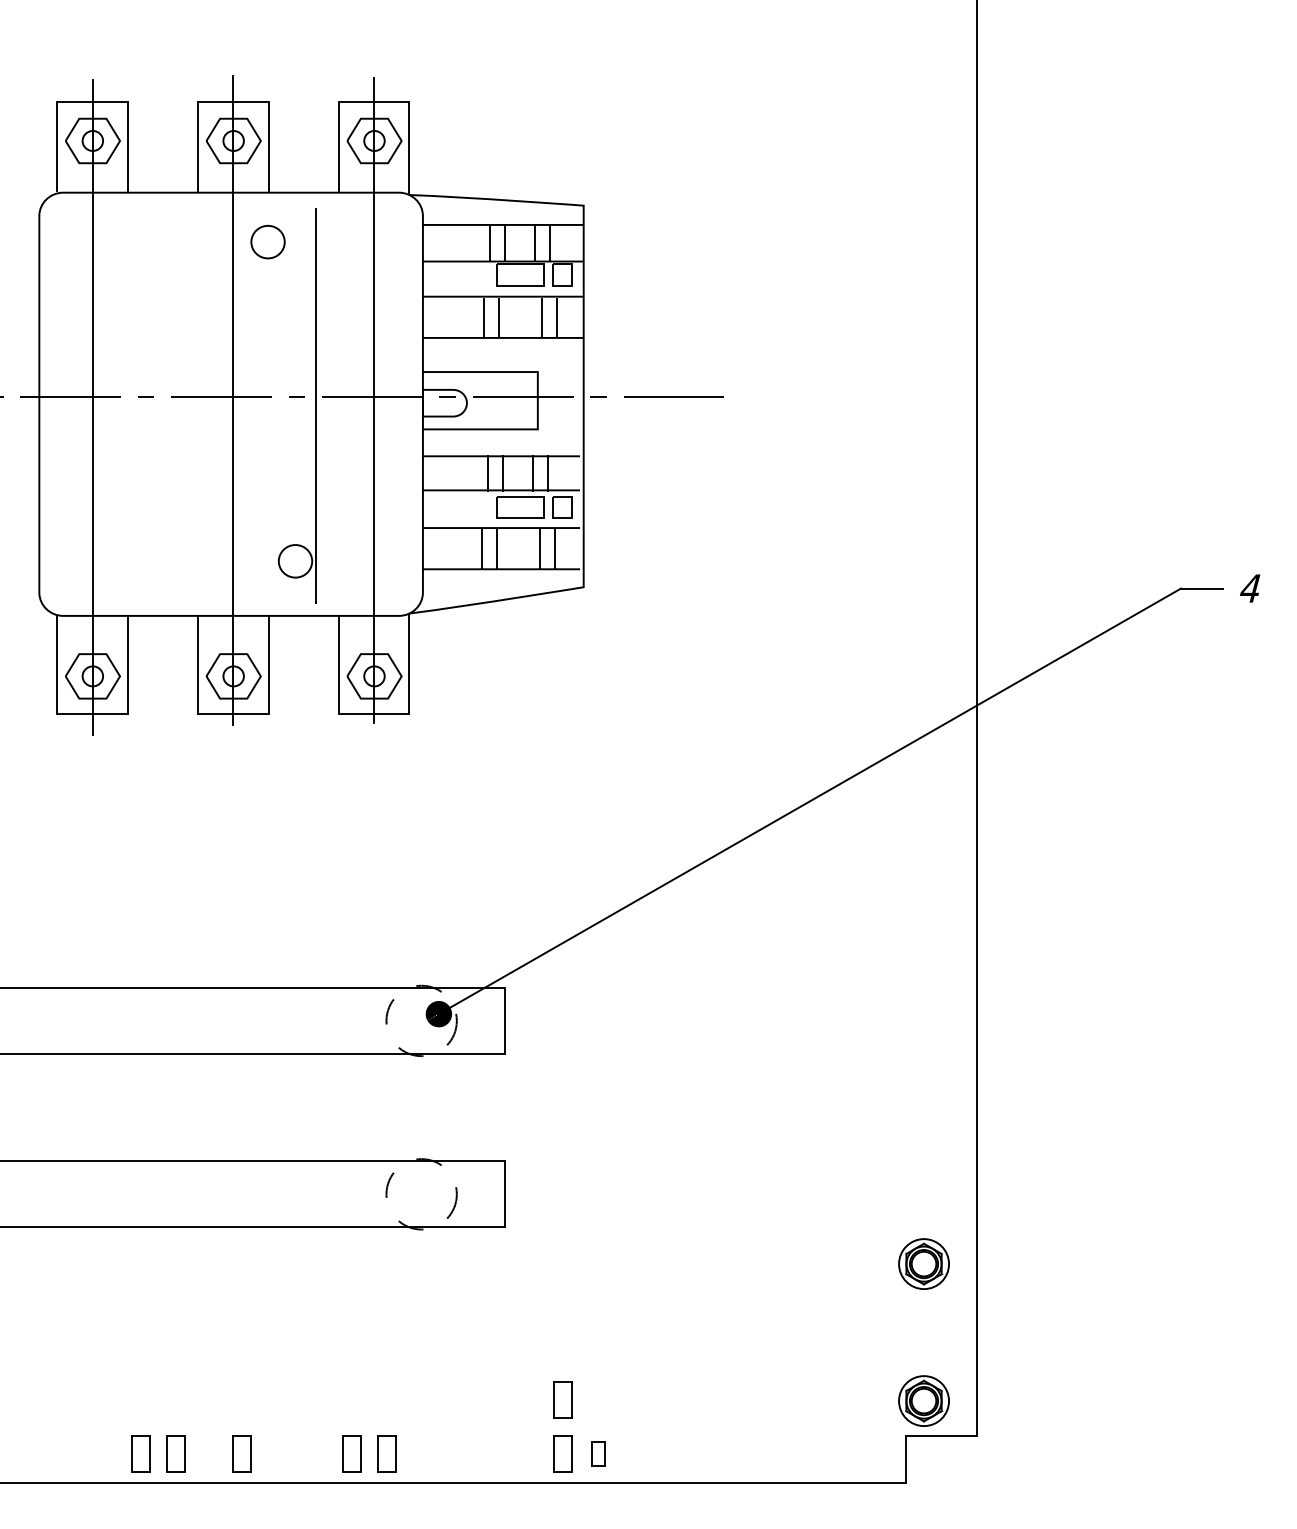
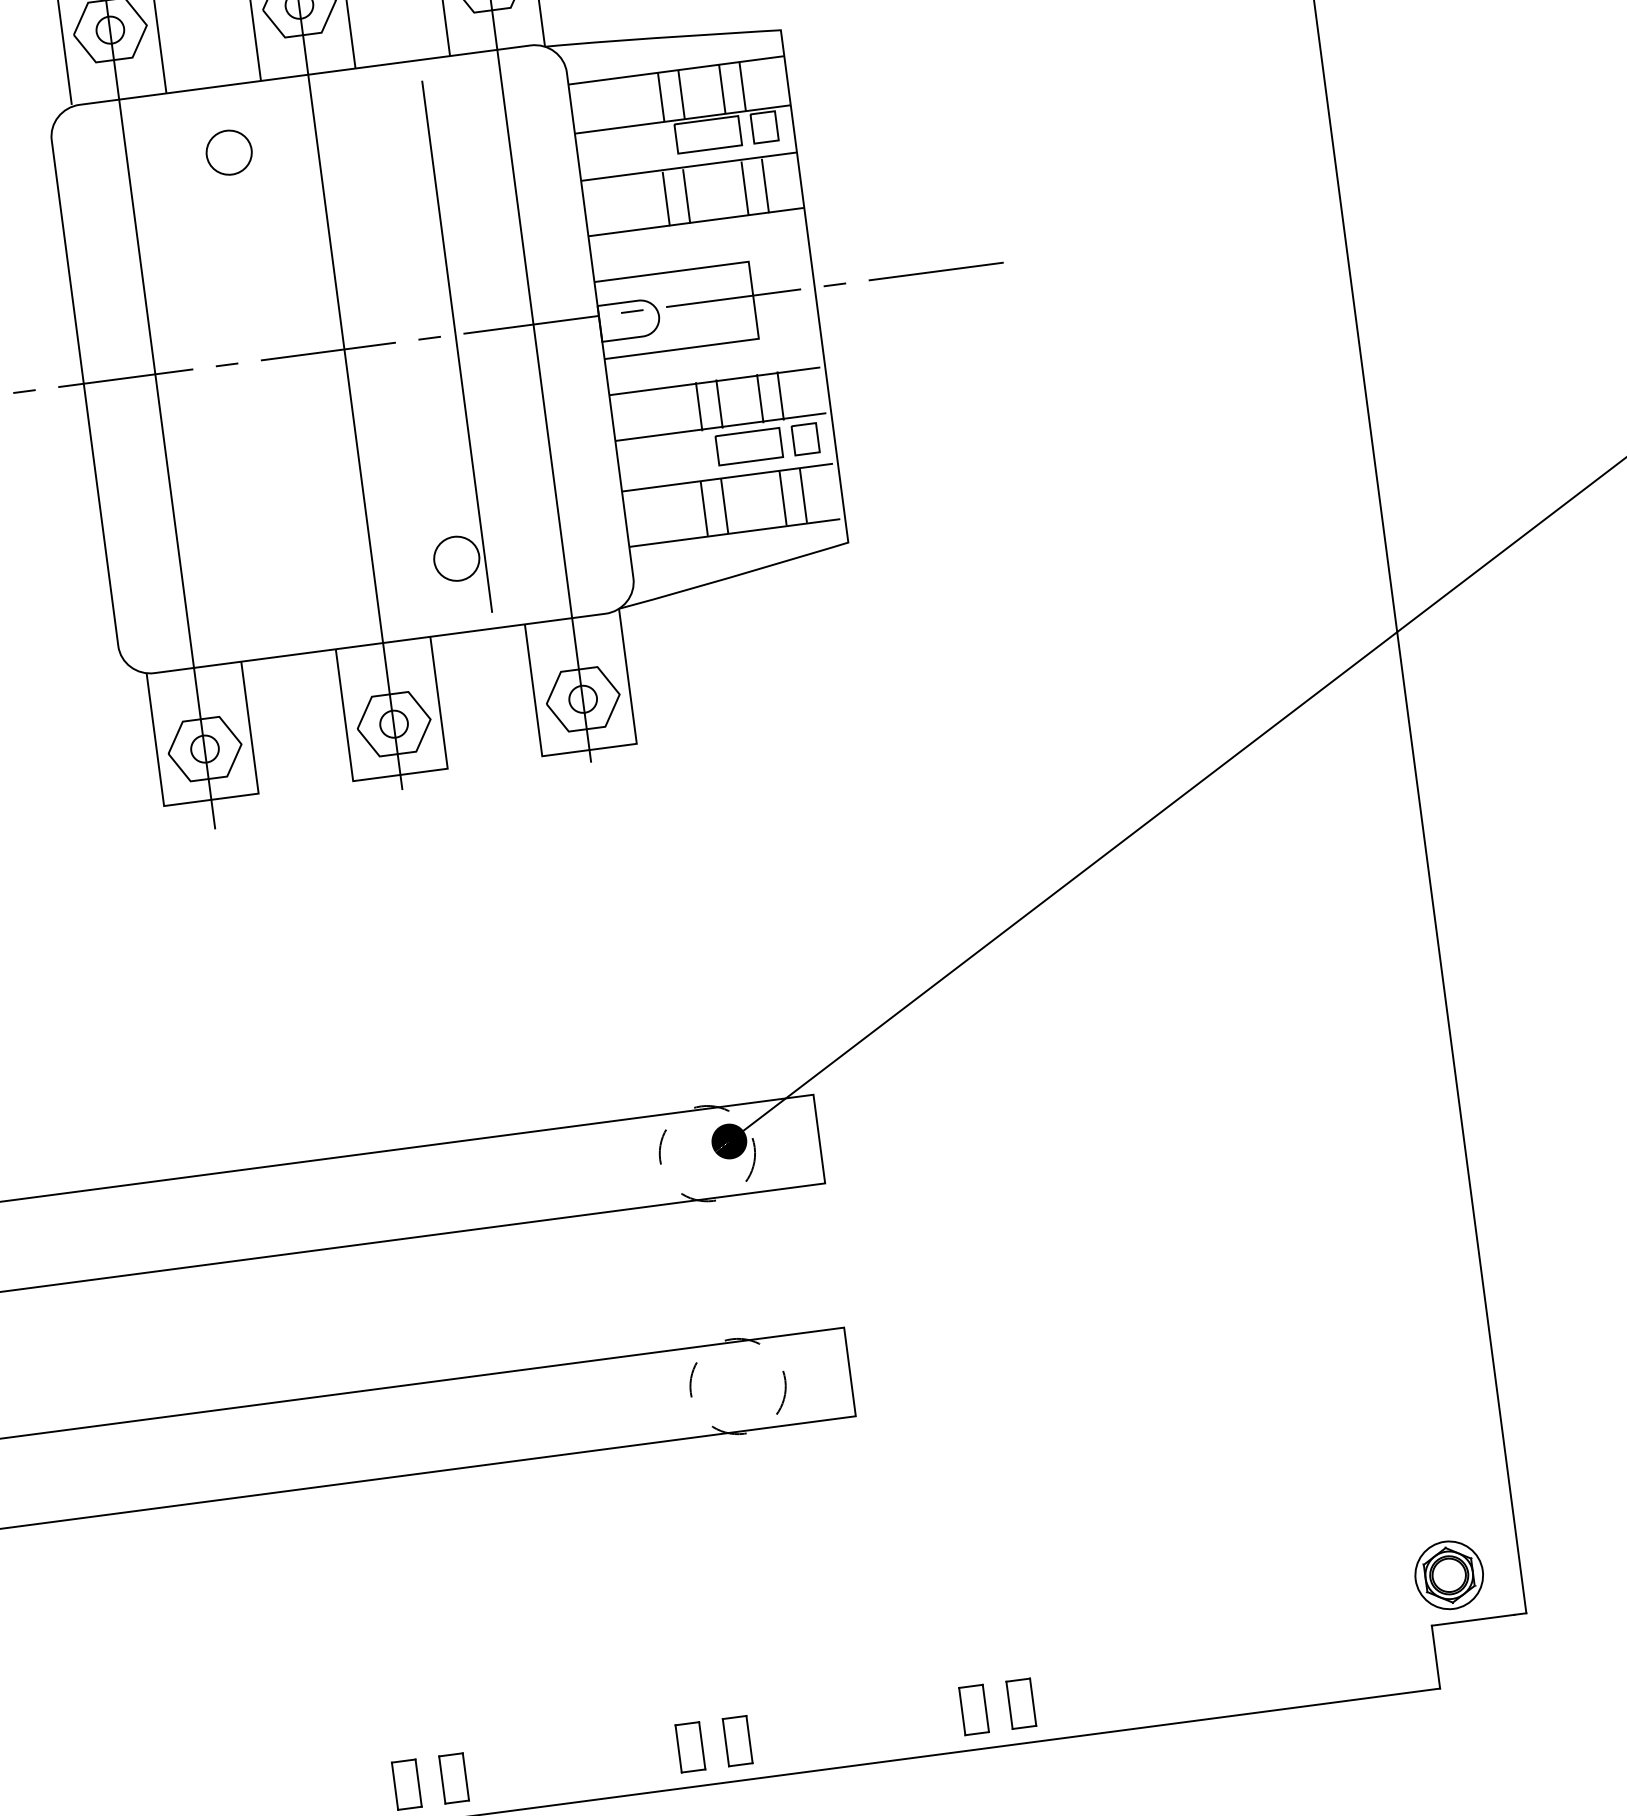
part: (267, 242) -> (228, 153), moved
part: (923, 1263) -> (1424, 1390), removed
part: (562, 1399) -> (963, 1637), removed
part: (241, 1453) -> (541, 1766), removed
part: (598, 1453) -> (1021, 1703), size x1.43

